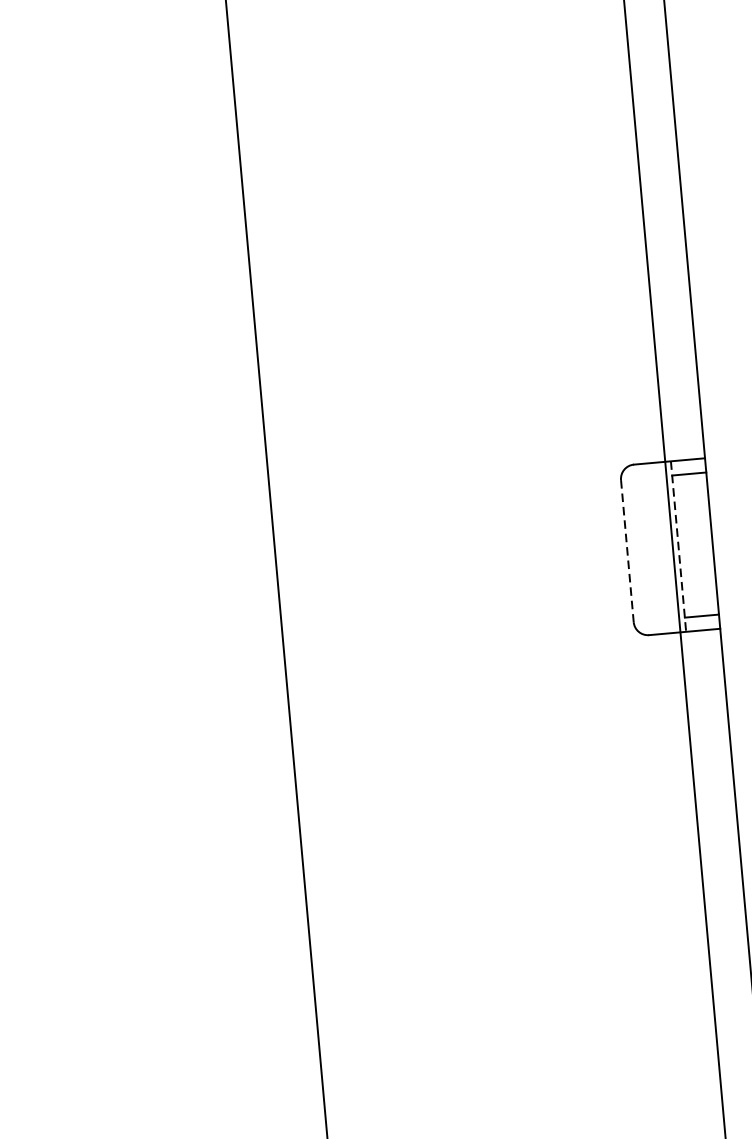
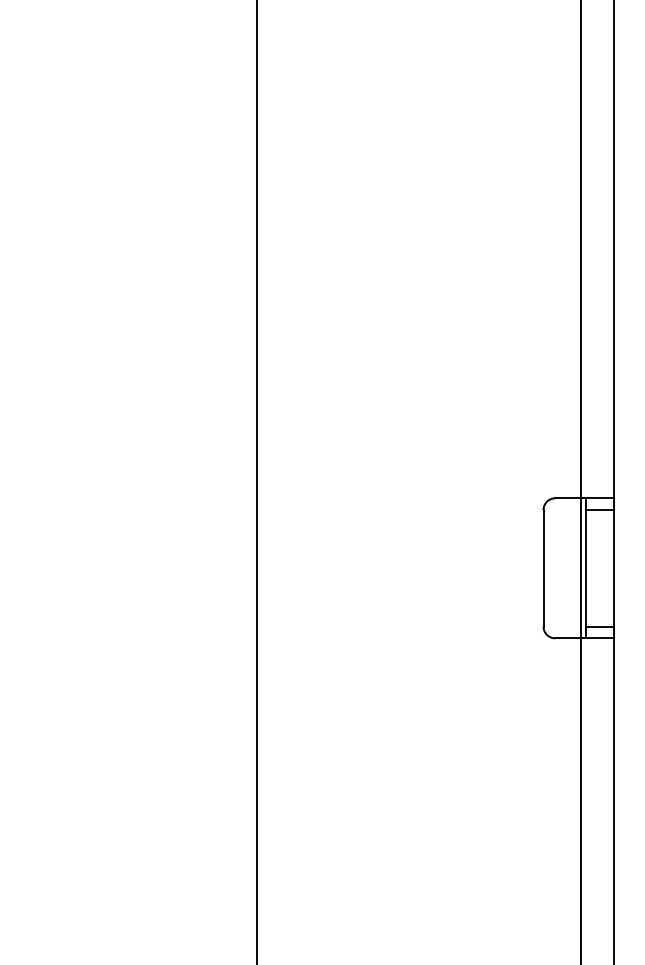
line: (678, 546) -> (585, 568), dashed -> solid
line: (627, 551) -> (543, 568), dashed -> solid

